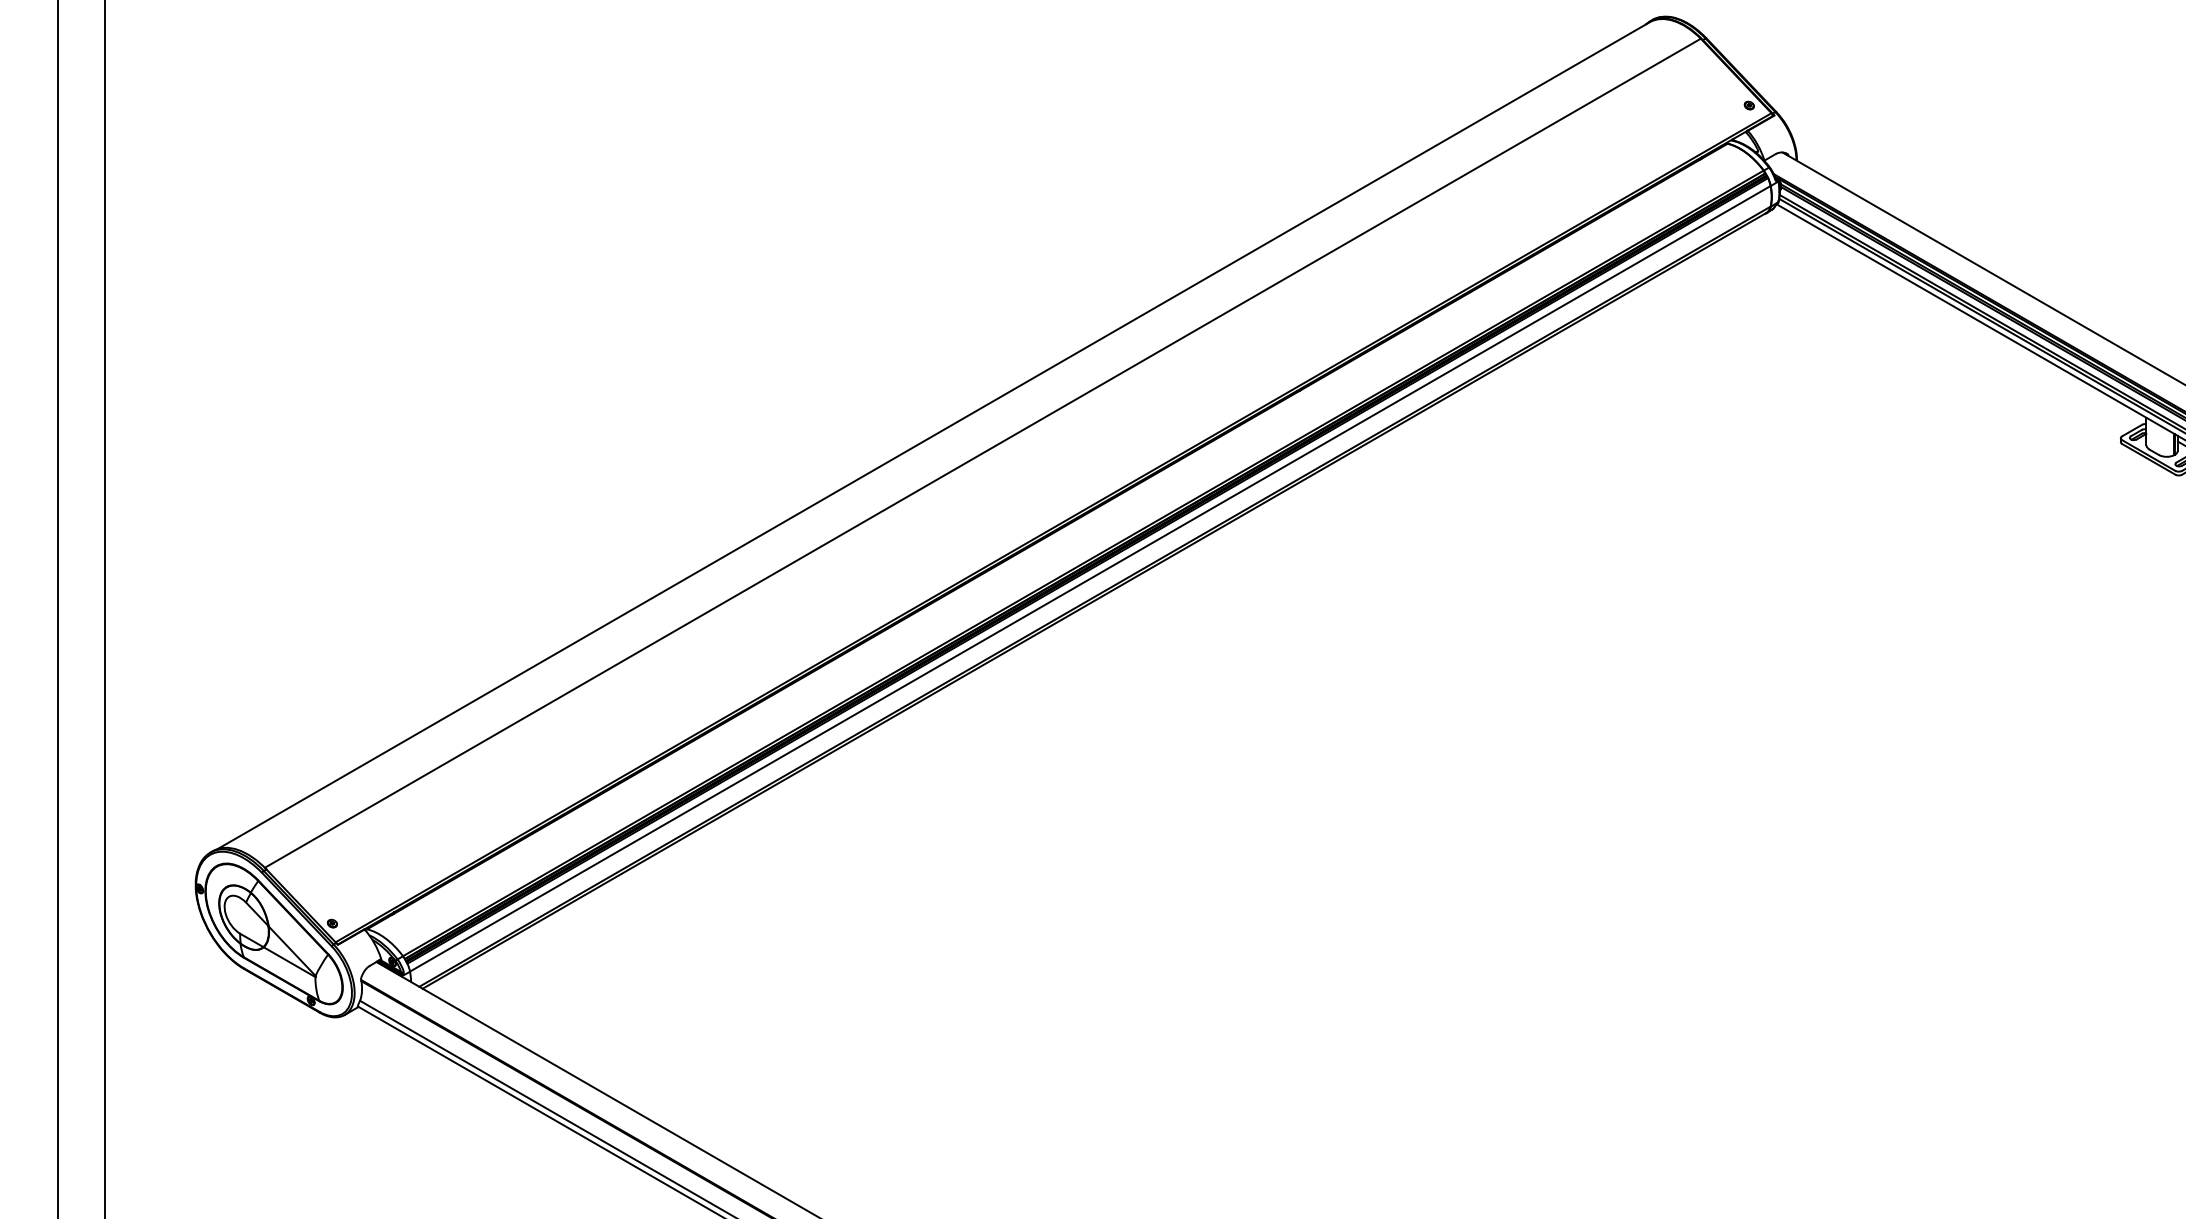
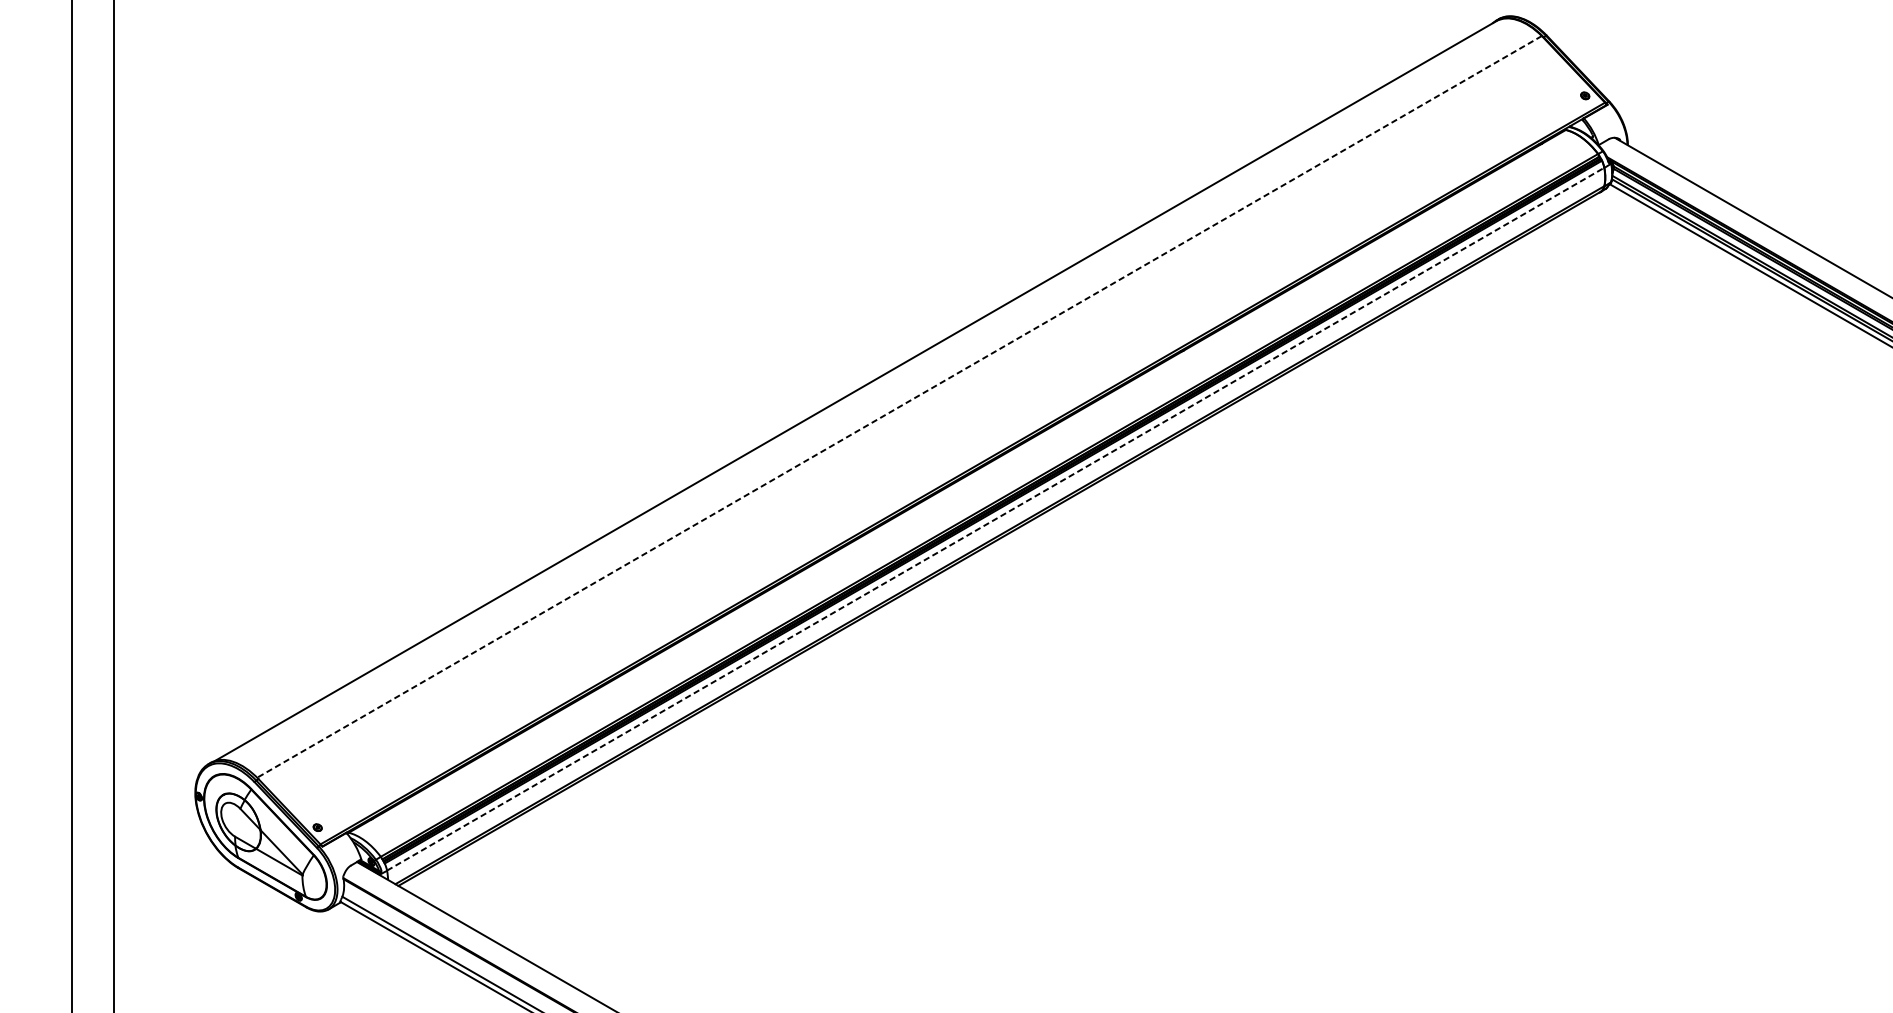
line: (982, 453) -> (899, 407), solid -> dashed
line: (1090, 578) -> (995, 518), solid -> dashed

